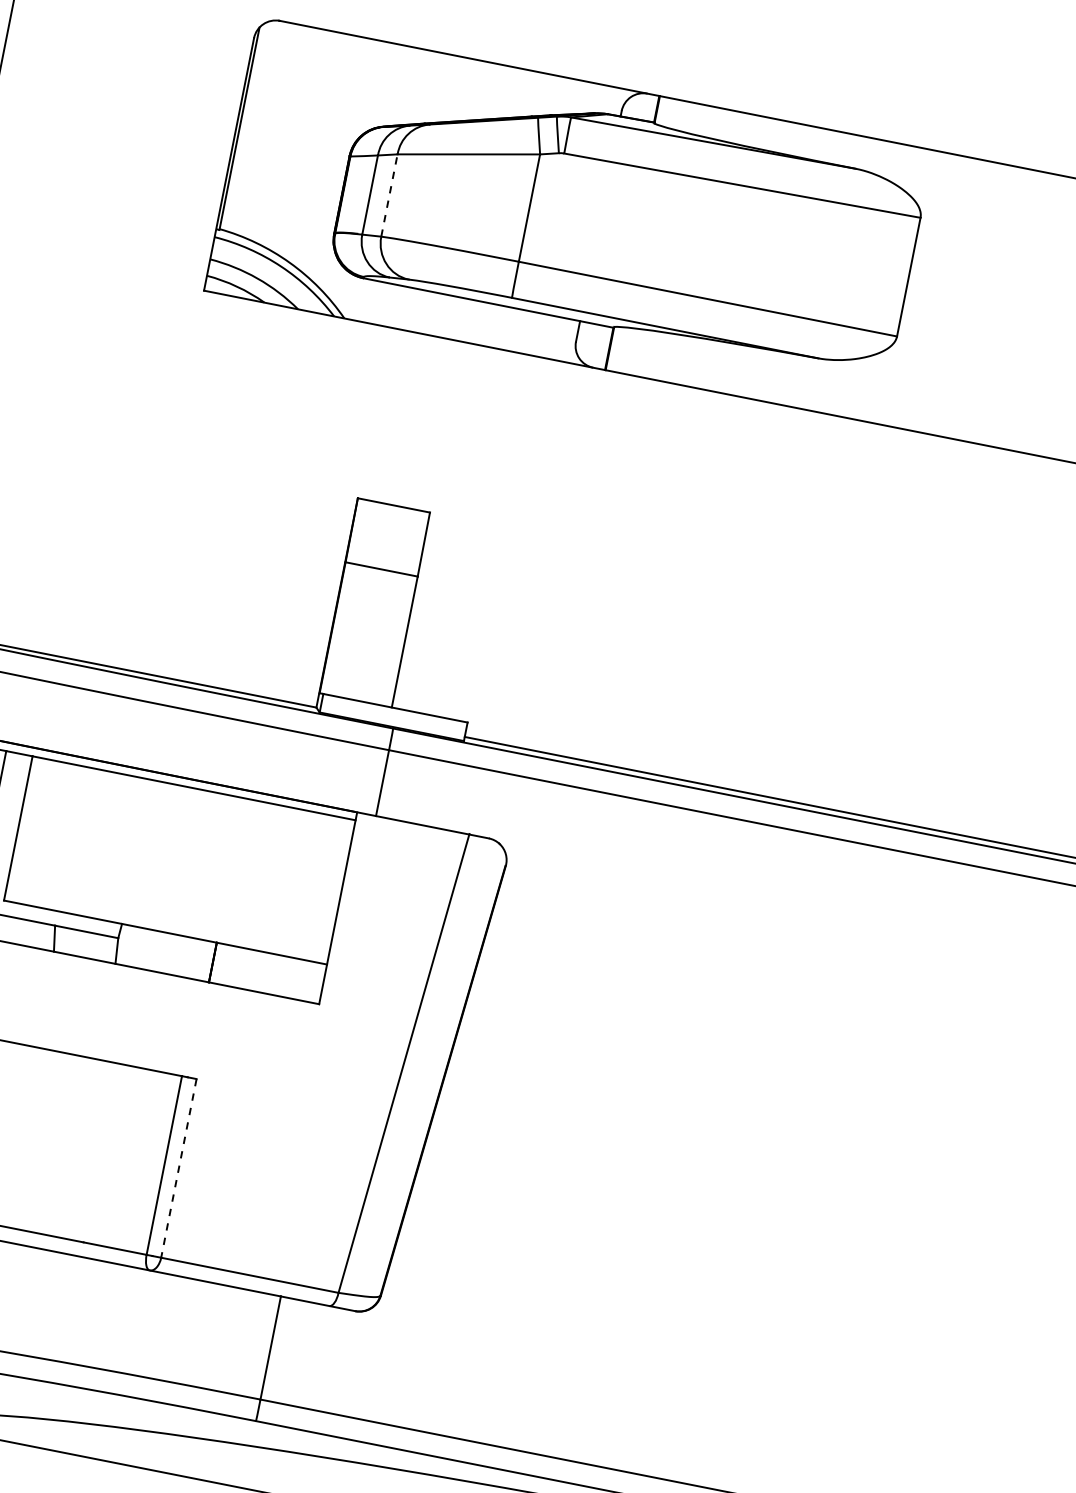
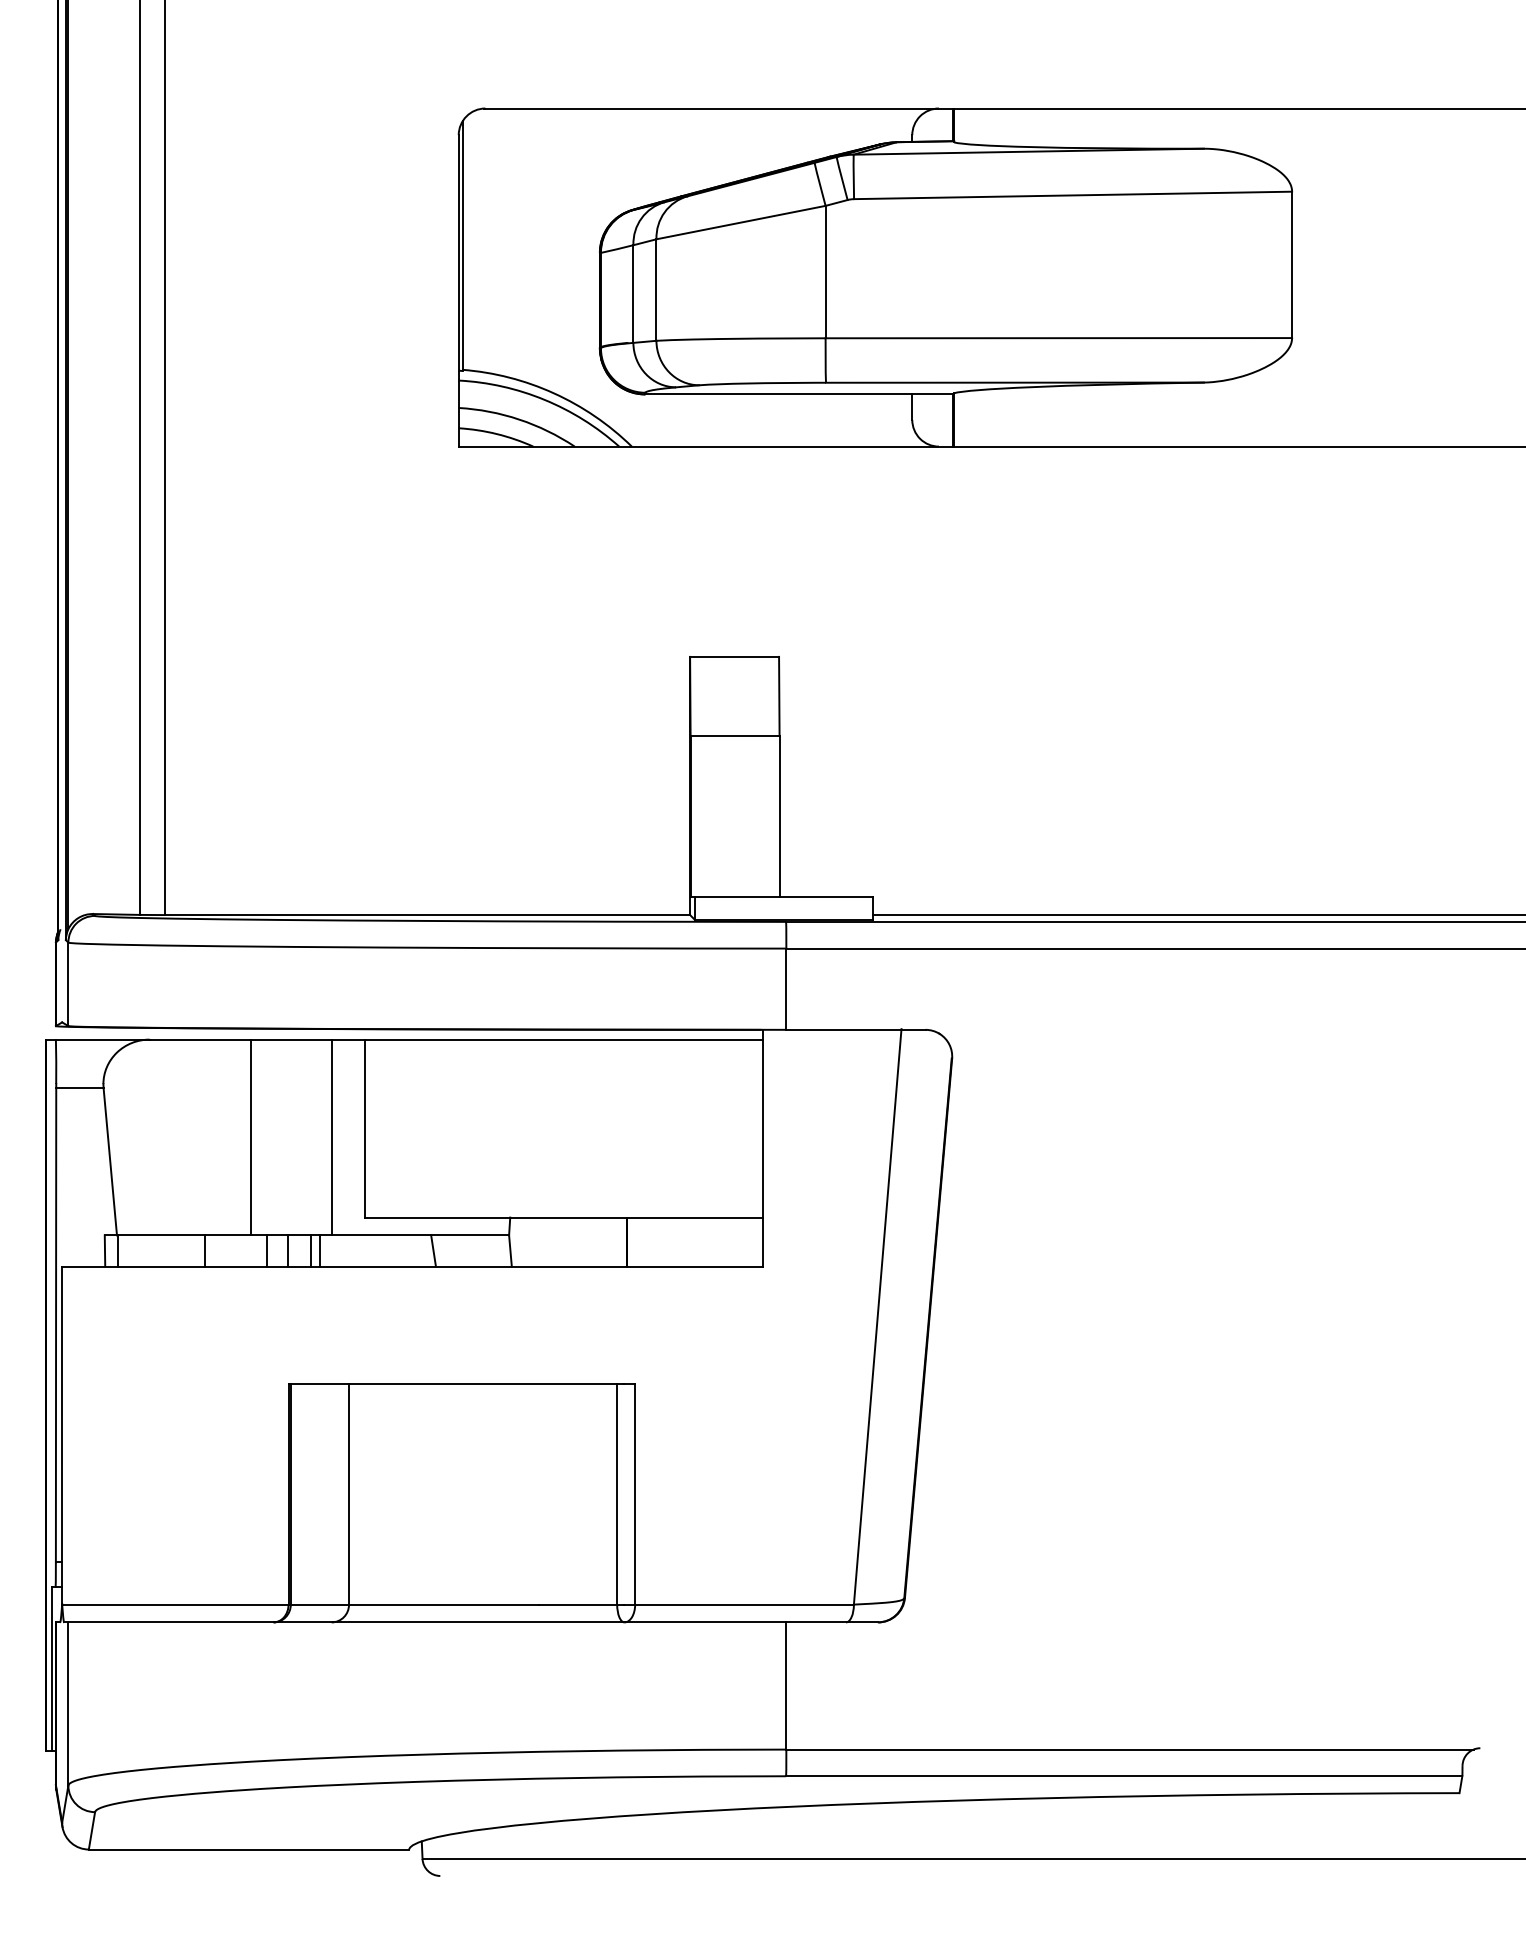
line: (389, 195) -> (656, 290), dashed -> solid
line: (179, 1168) -> (635, 1494), dashed -> solid

